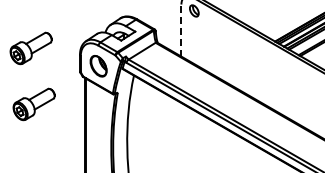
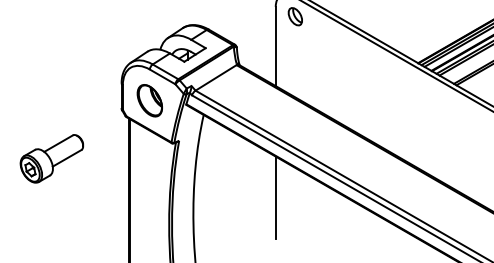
line: (181, 30) -> (275, 46), dashed -> solid
part: (30, 48) -> (46, 73), removed
line: (181, 130) -> (275, 198), added

